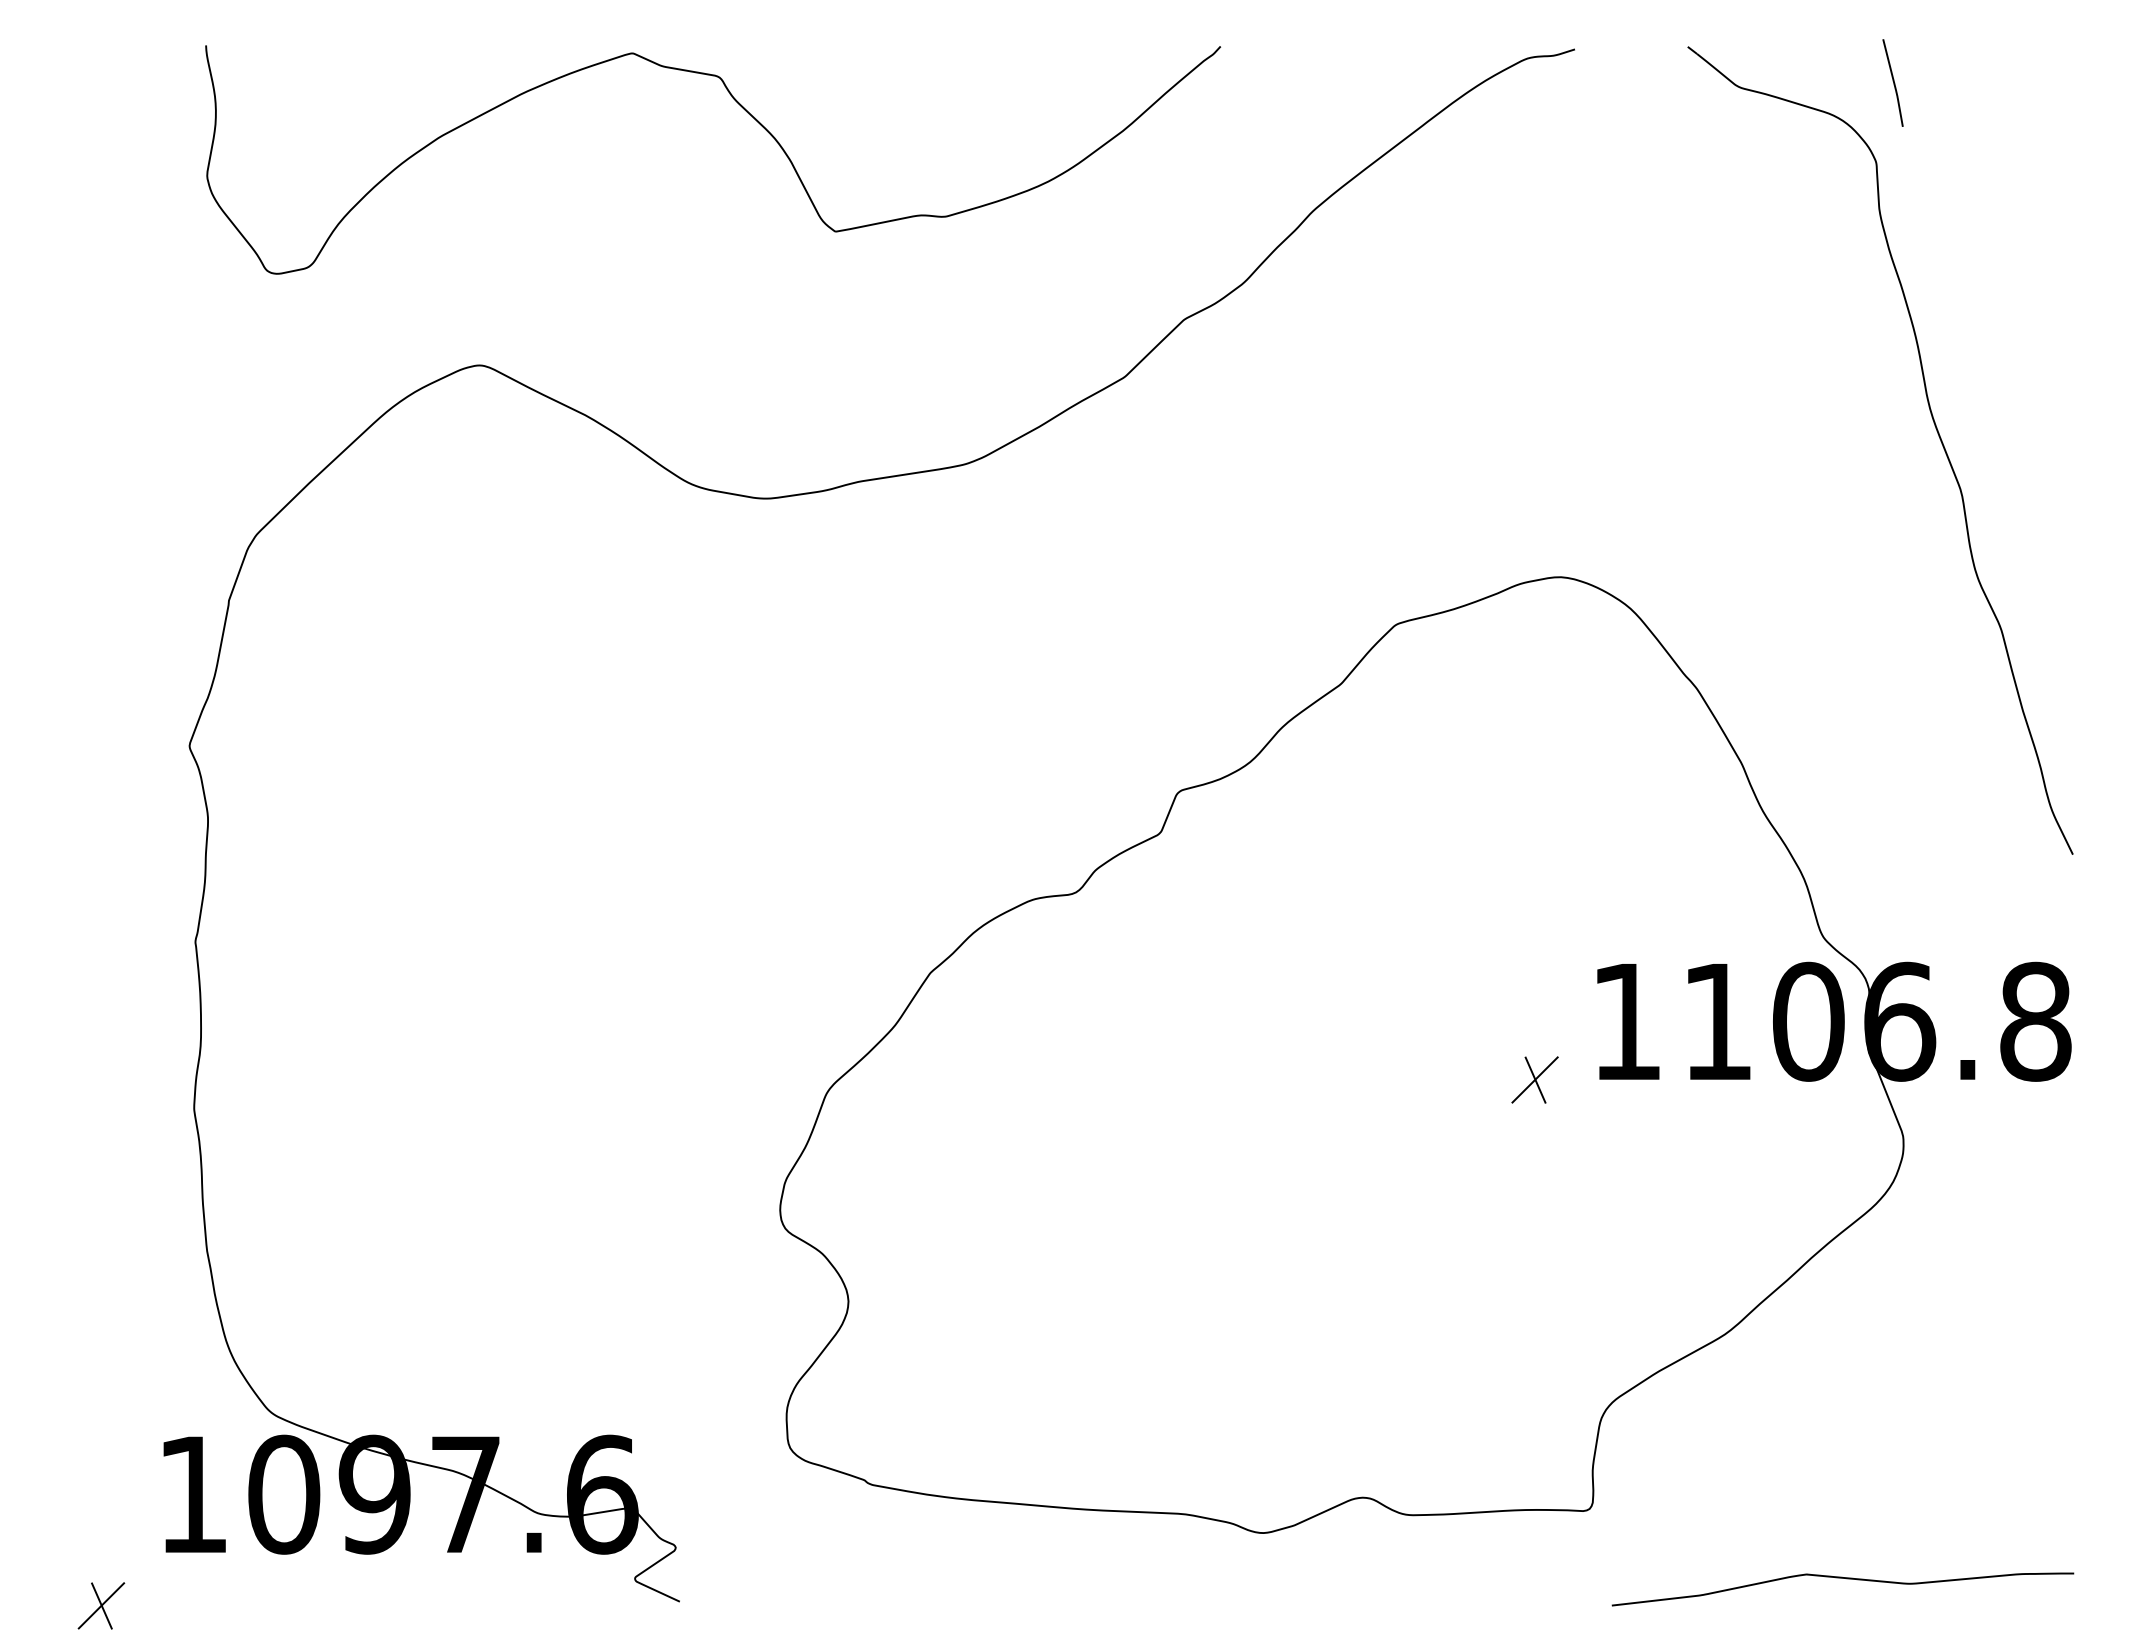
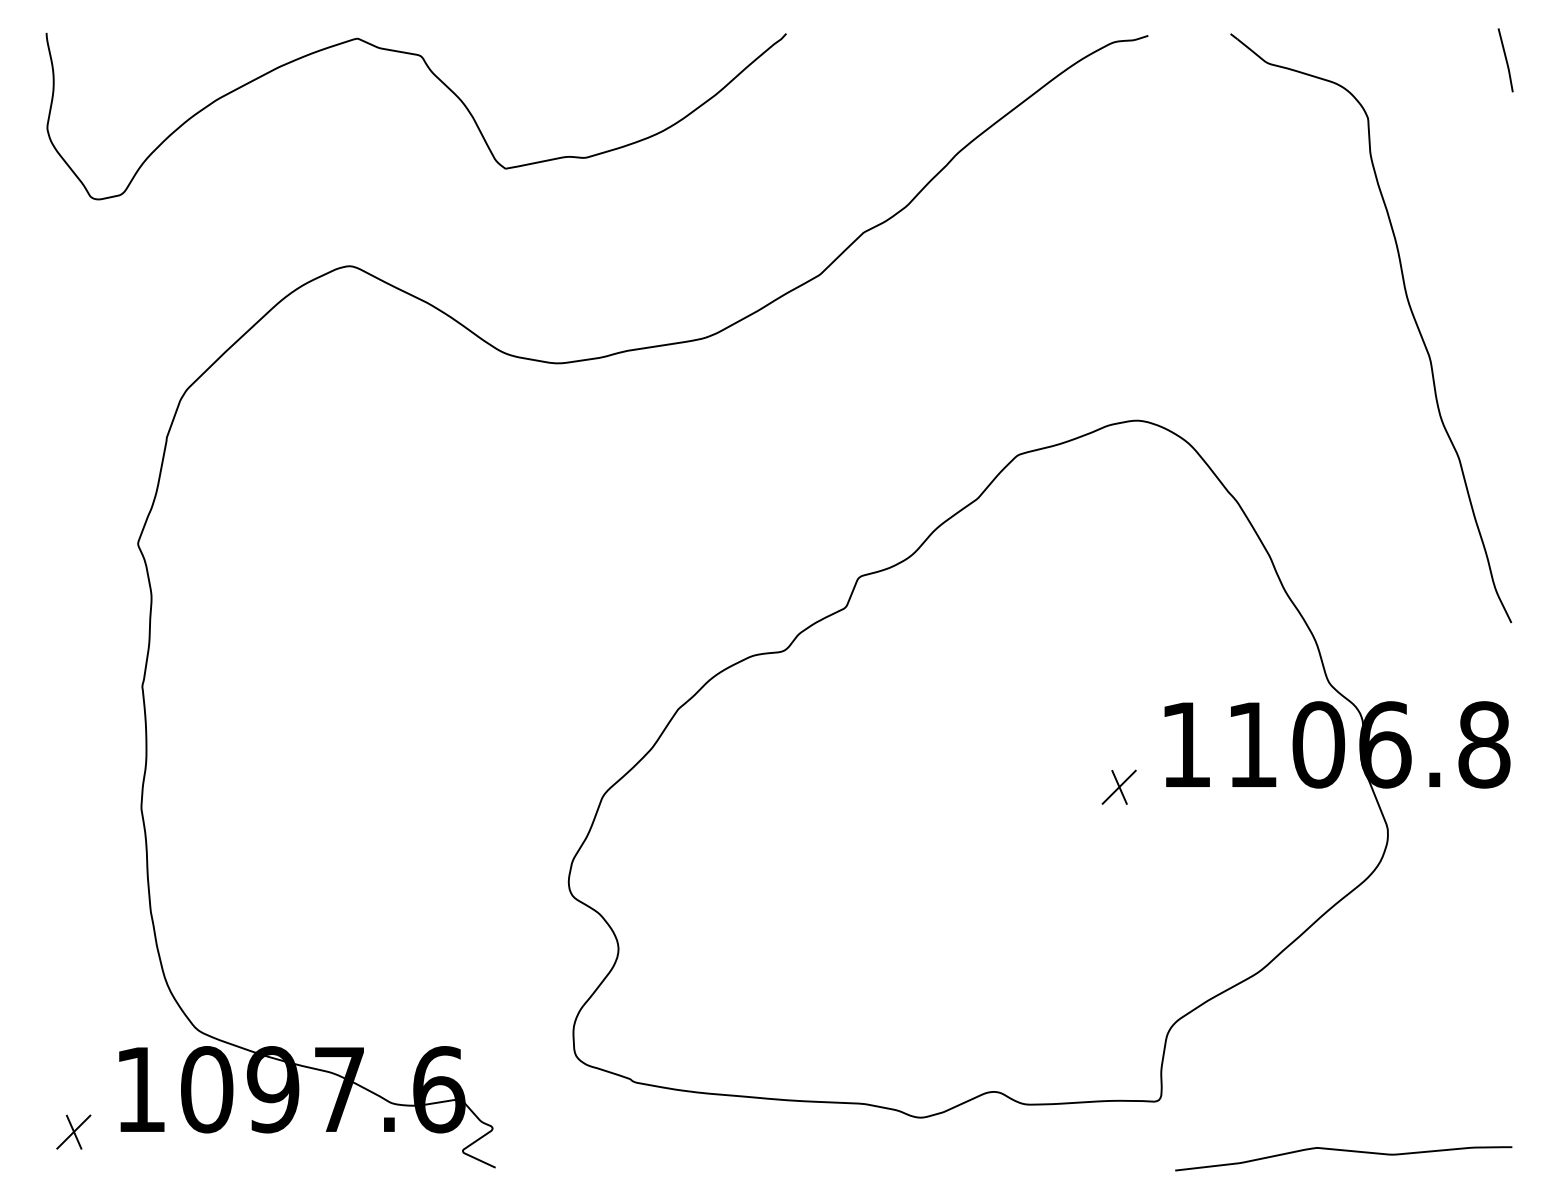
curve: (1892, 81) -> (1505, 59), moved
curve: (747, 113) -> (441, 82), moved
part: (101, 1605) -> (73, 1131), moved

